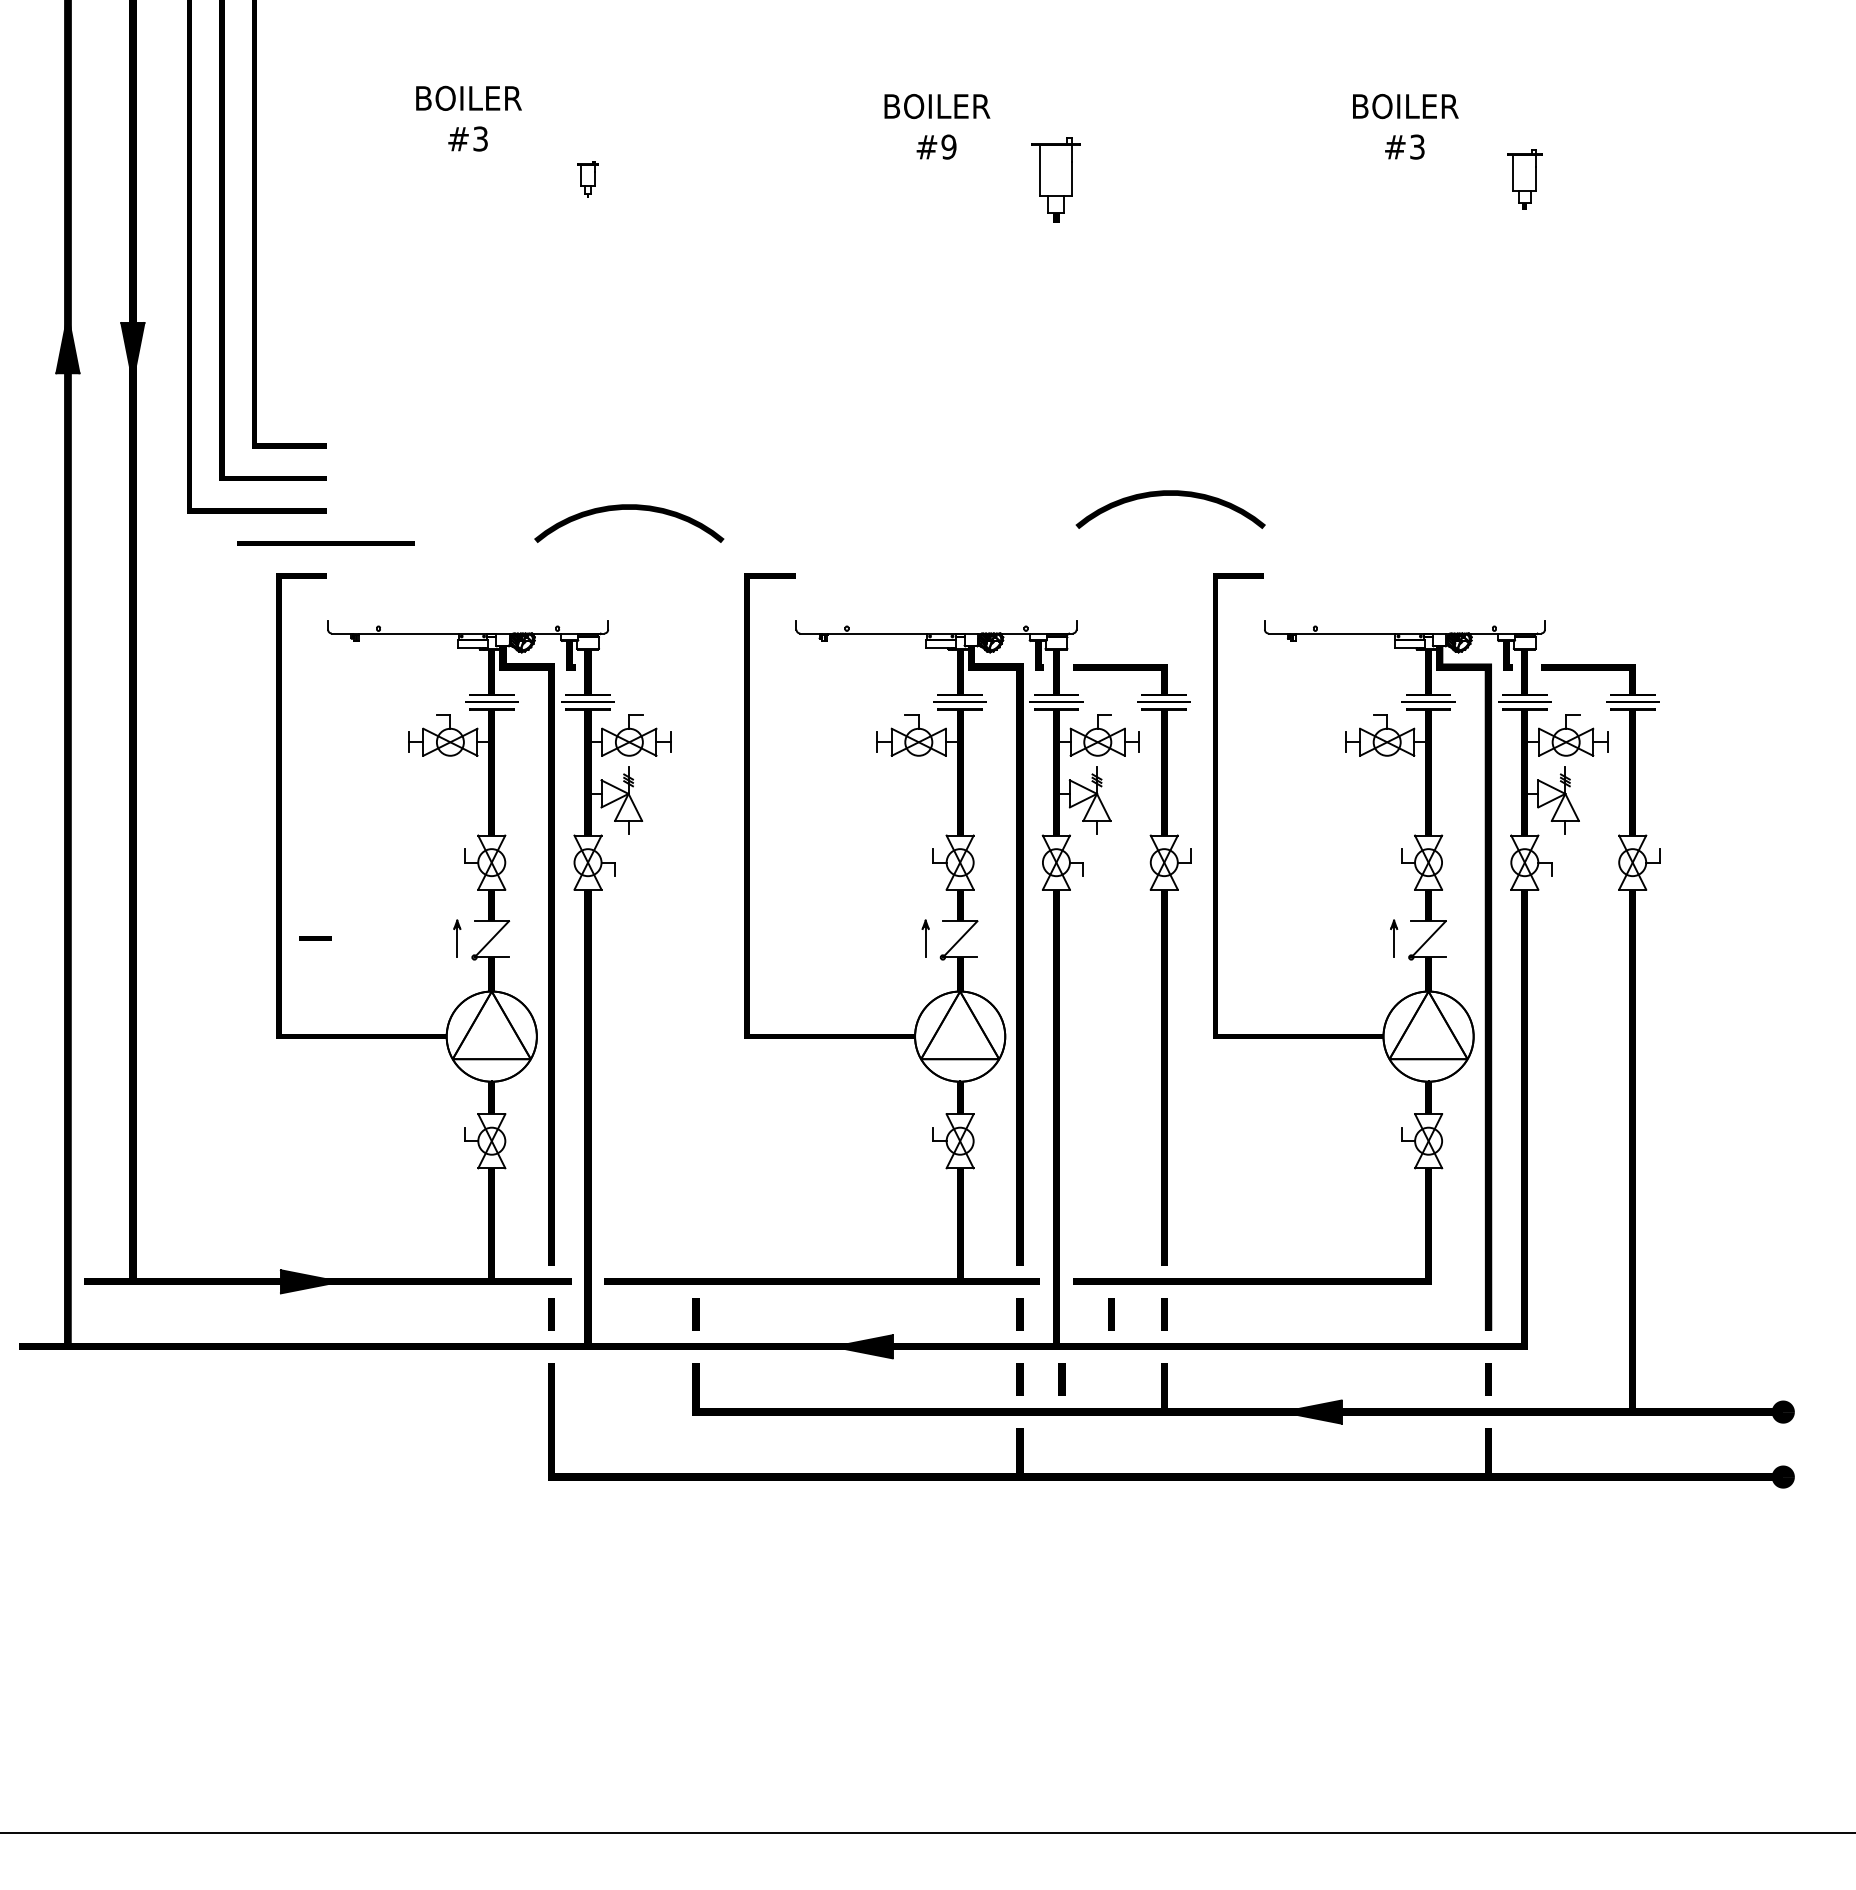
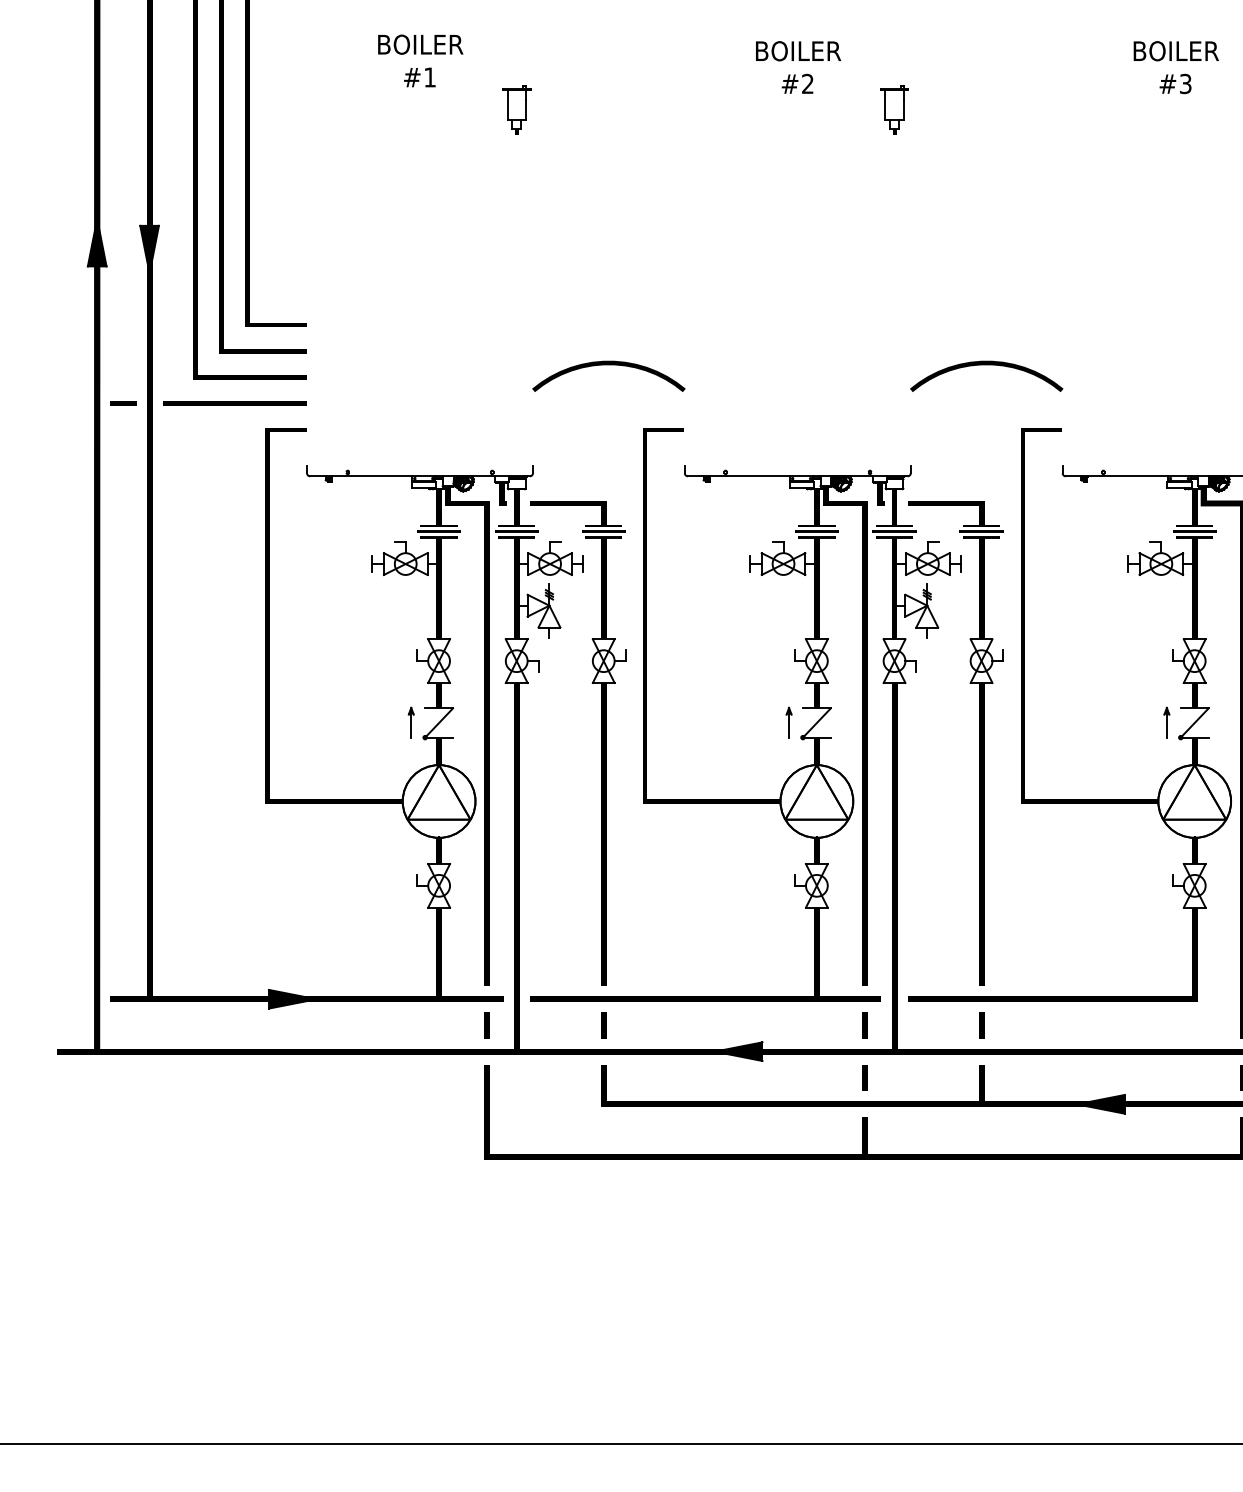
text: (480, 138) -> (429, 77), #3 -> #1
text: (948, 146) -> (807, 83), #9 -> #2
part: (587, 179) -> (516, 110), size x1.67
part: (1056, 179) -> (894, 110), size x0.71
curve: (629, 509) -> (609, 365), moved
line: (325, 543) -> (233, 403), moved
line: (315, 938) -> (123, 403), moved
part: (692, 964) -> (600, 743), added
line: (1111, 1314) -> (938, 1025), removed
line: (1061, 1379) -> (898, 1078), removed

